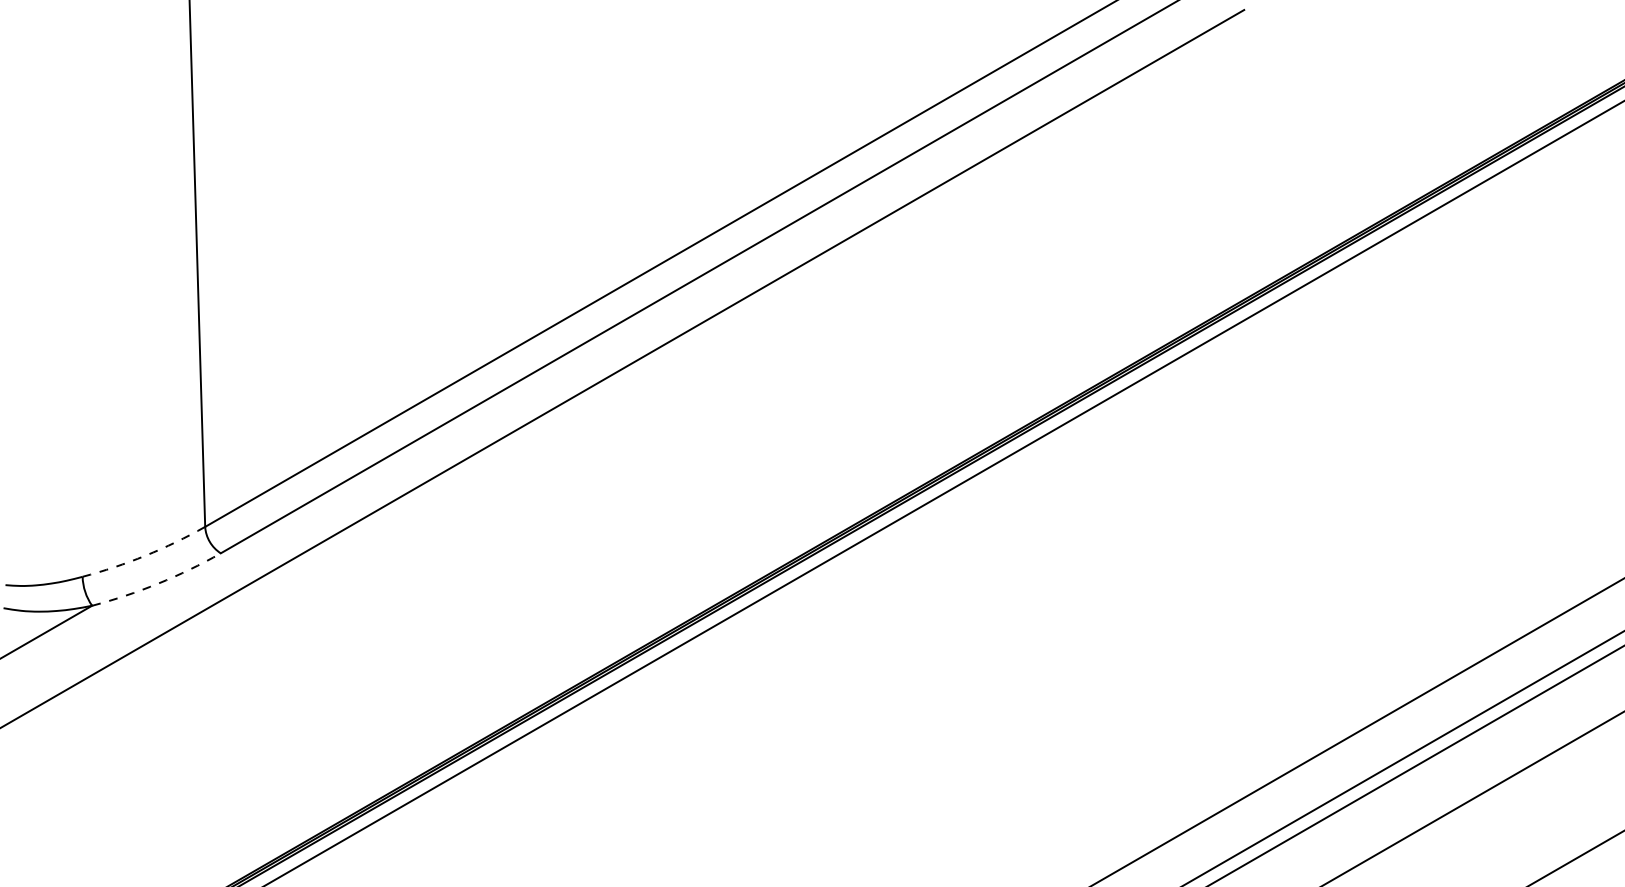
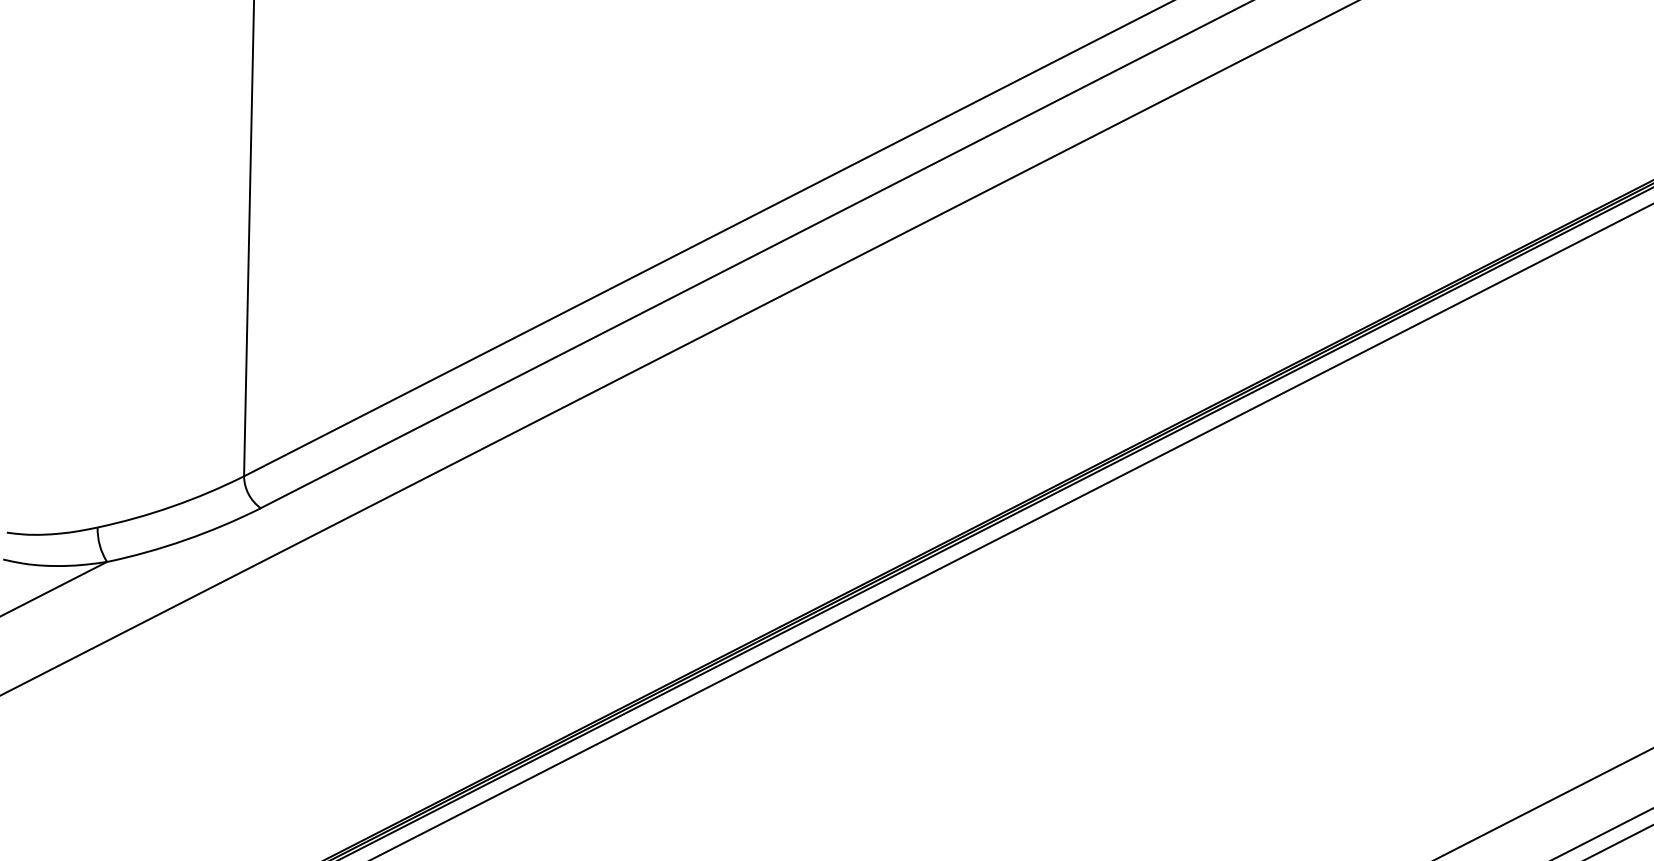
arc: (145, 555) -> (172, 506), dashed -> solid
arc: (158, 583) -> (186, 539), dashed -> solid

